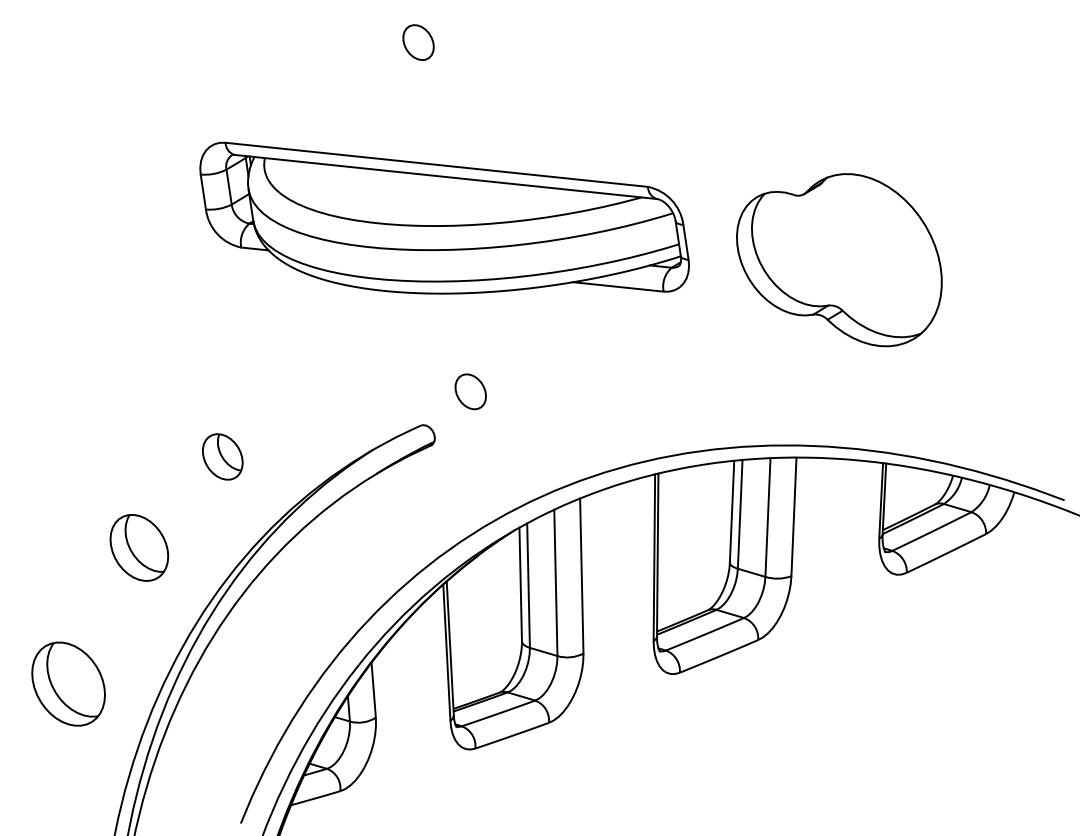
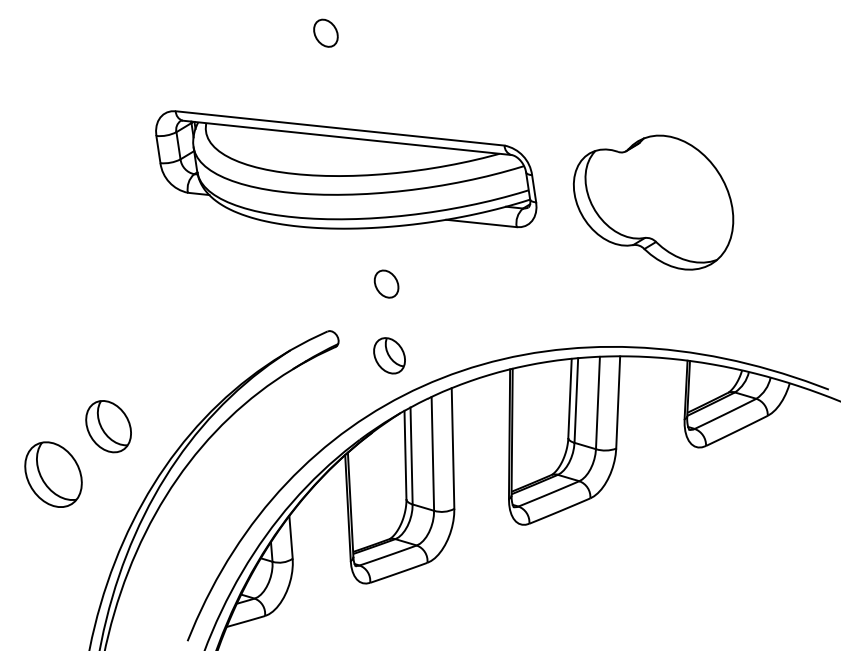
part: (470, 391) -> (386, 283), moved
part: (222, 456) -> (389, 355), moved
part: (68, 683) -> (53, 474), moved

